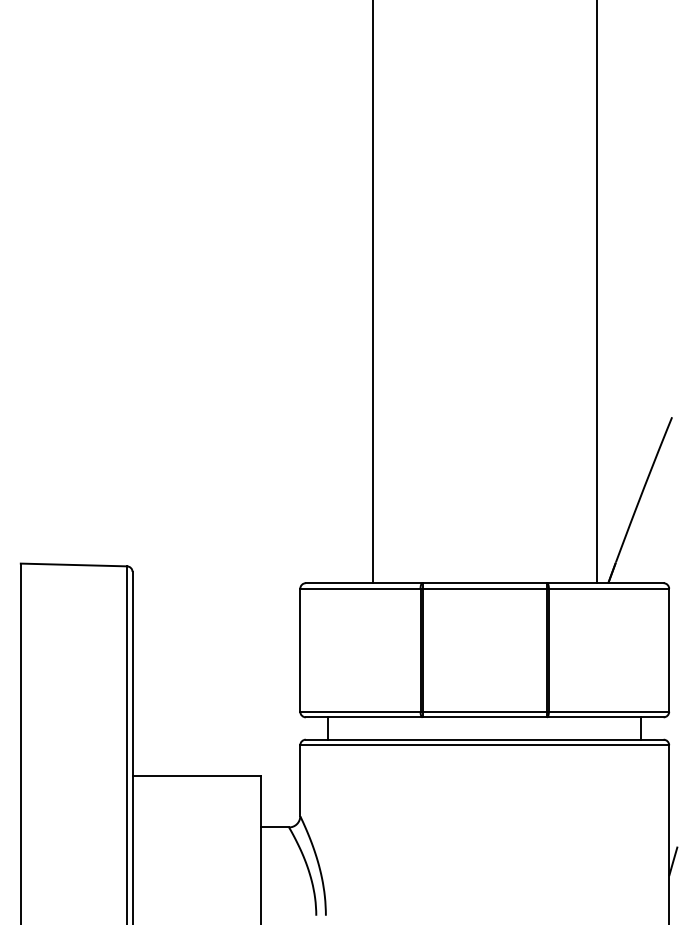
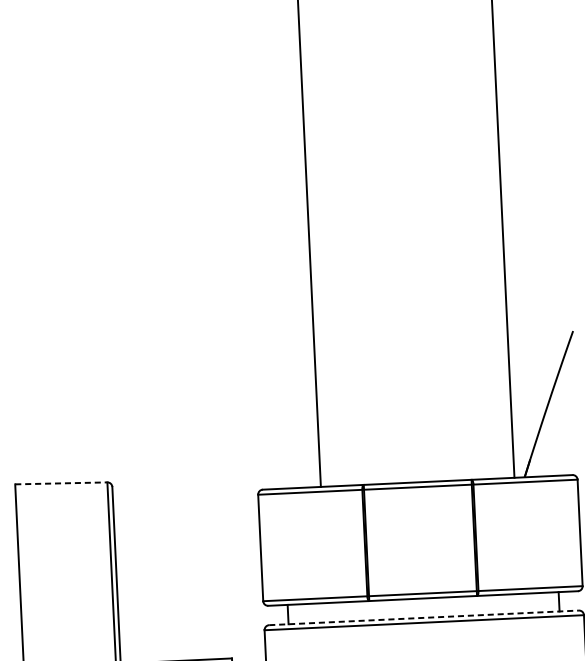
line: (74, 565) -> (61, 483), solid -> dashed
line: (484, 739) -> (423, 617), solid -> dashed

